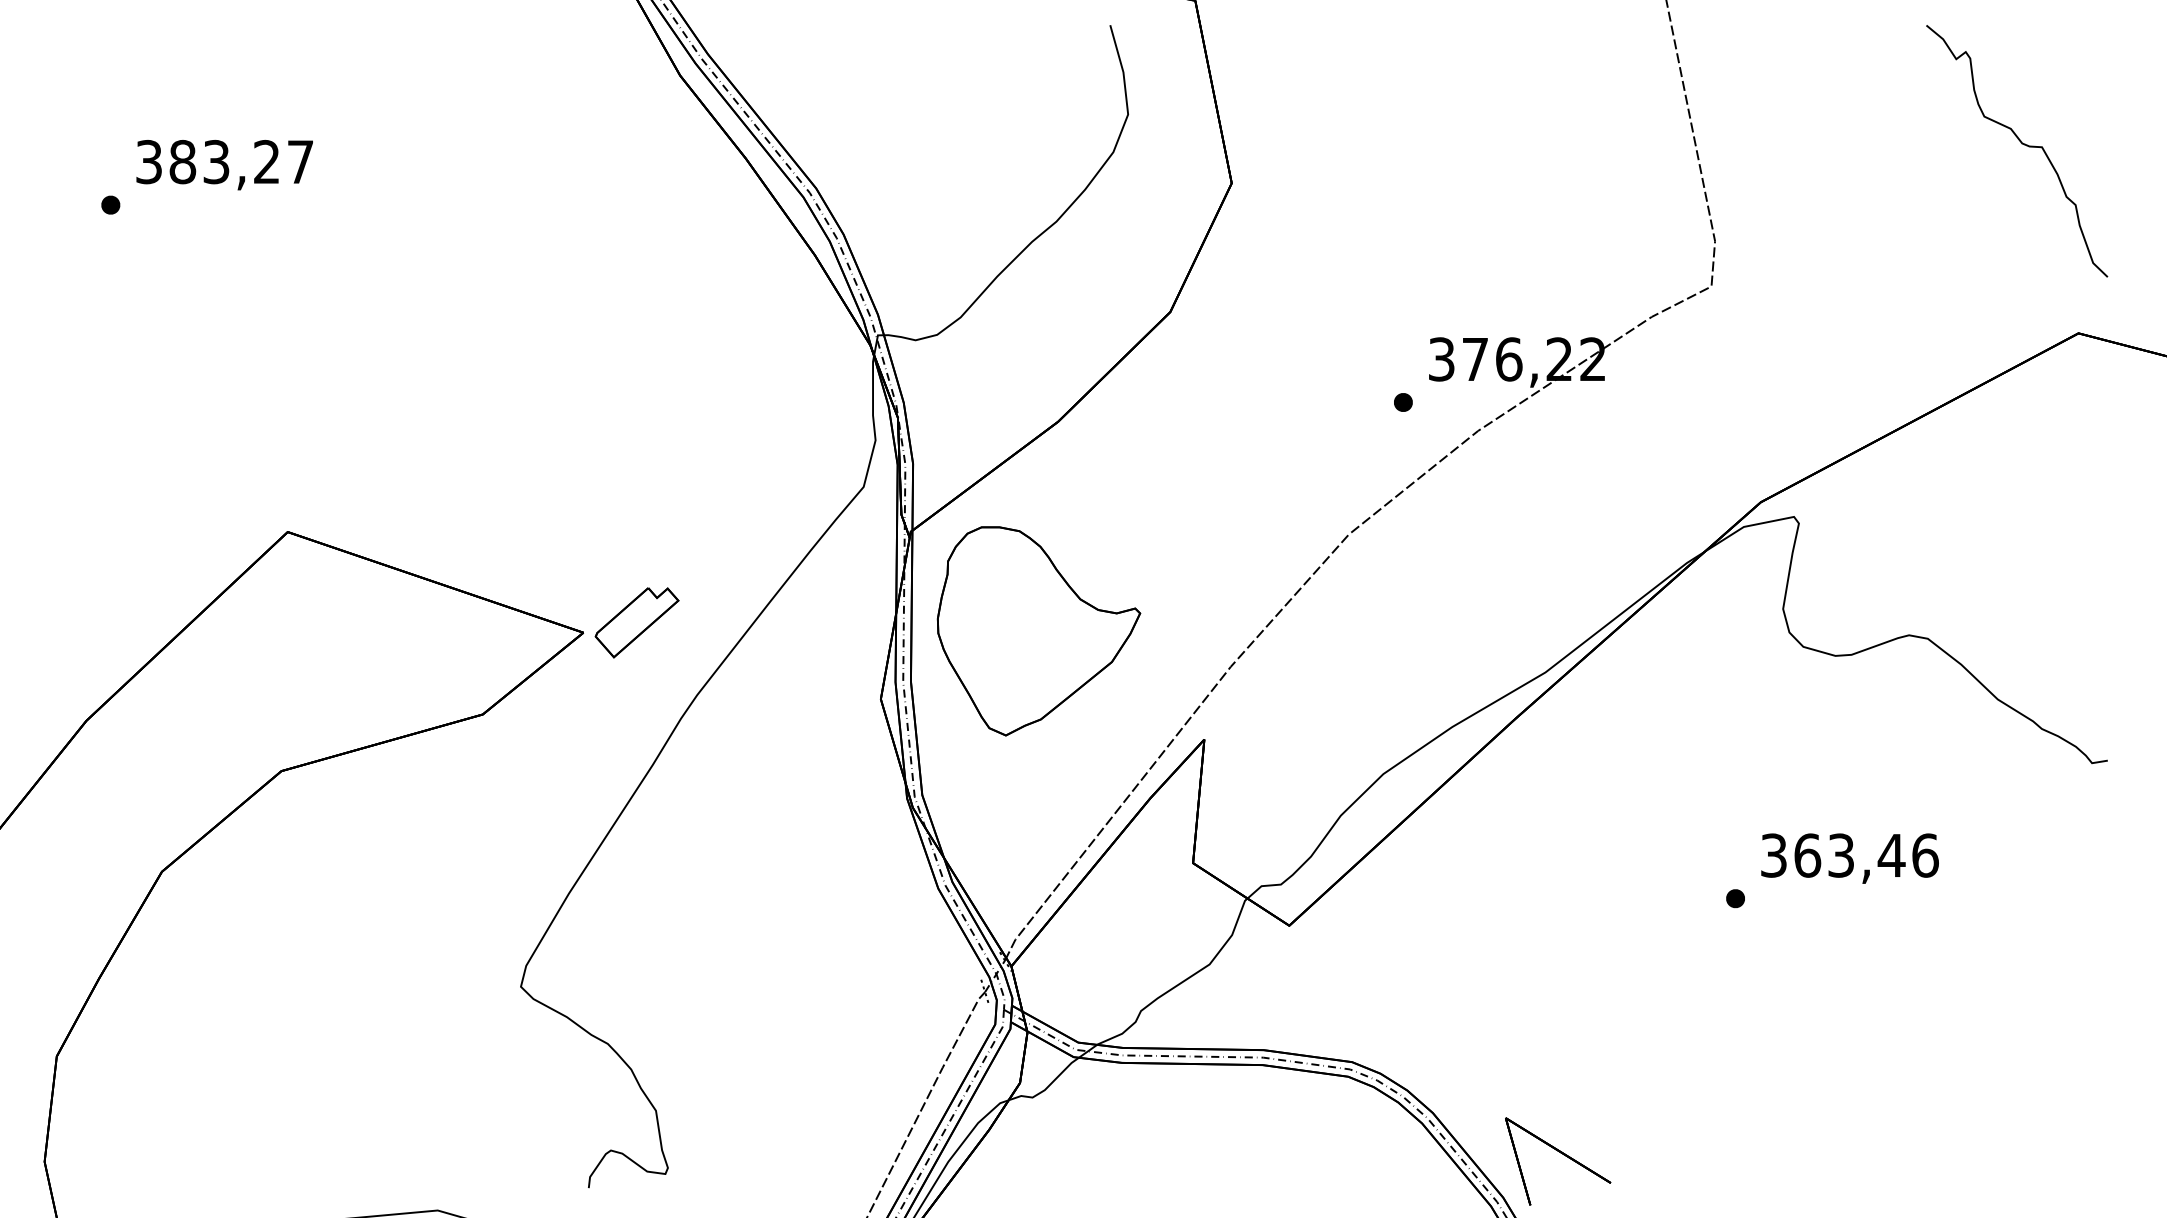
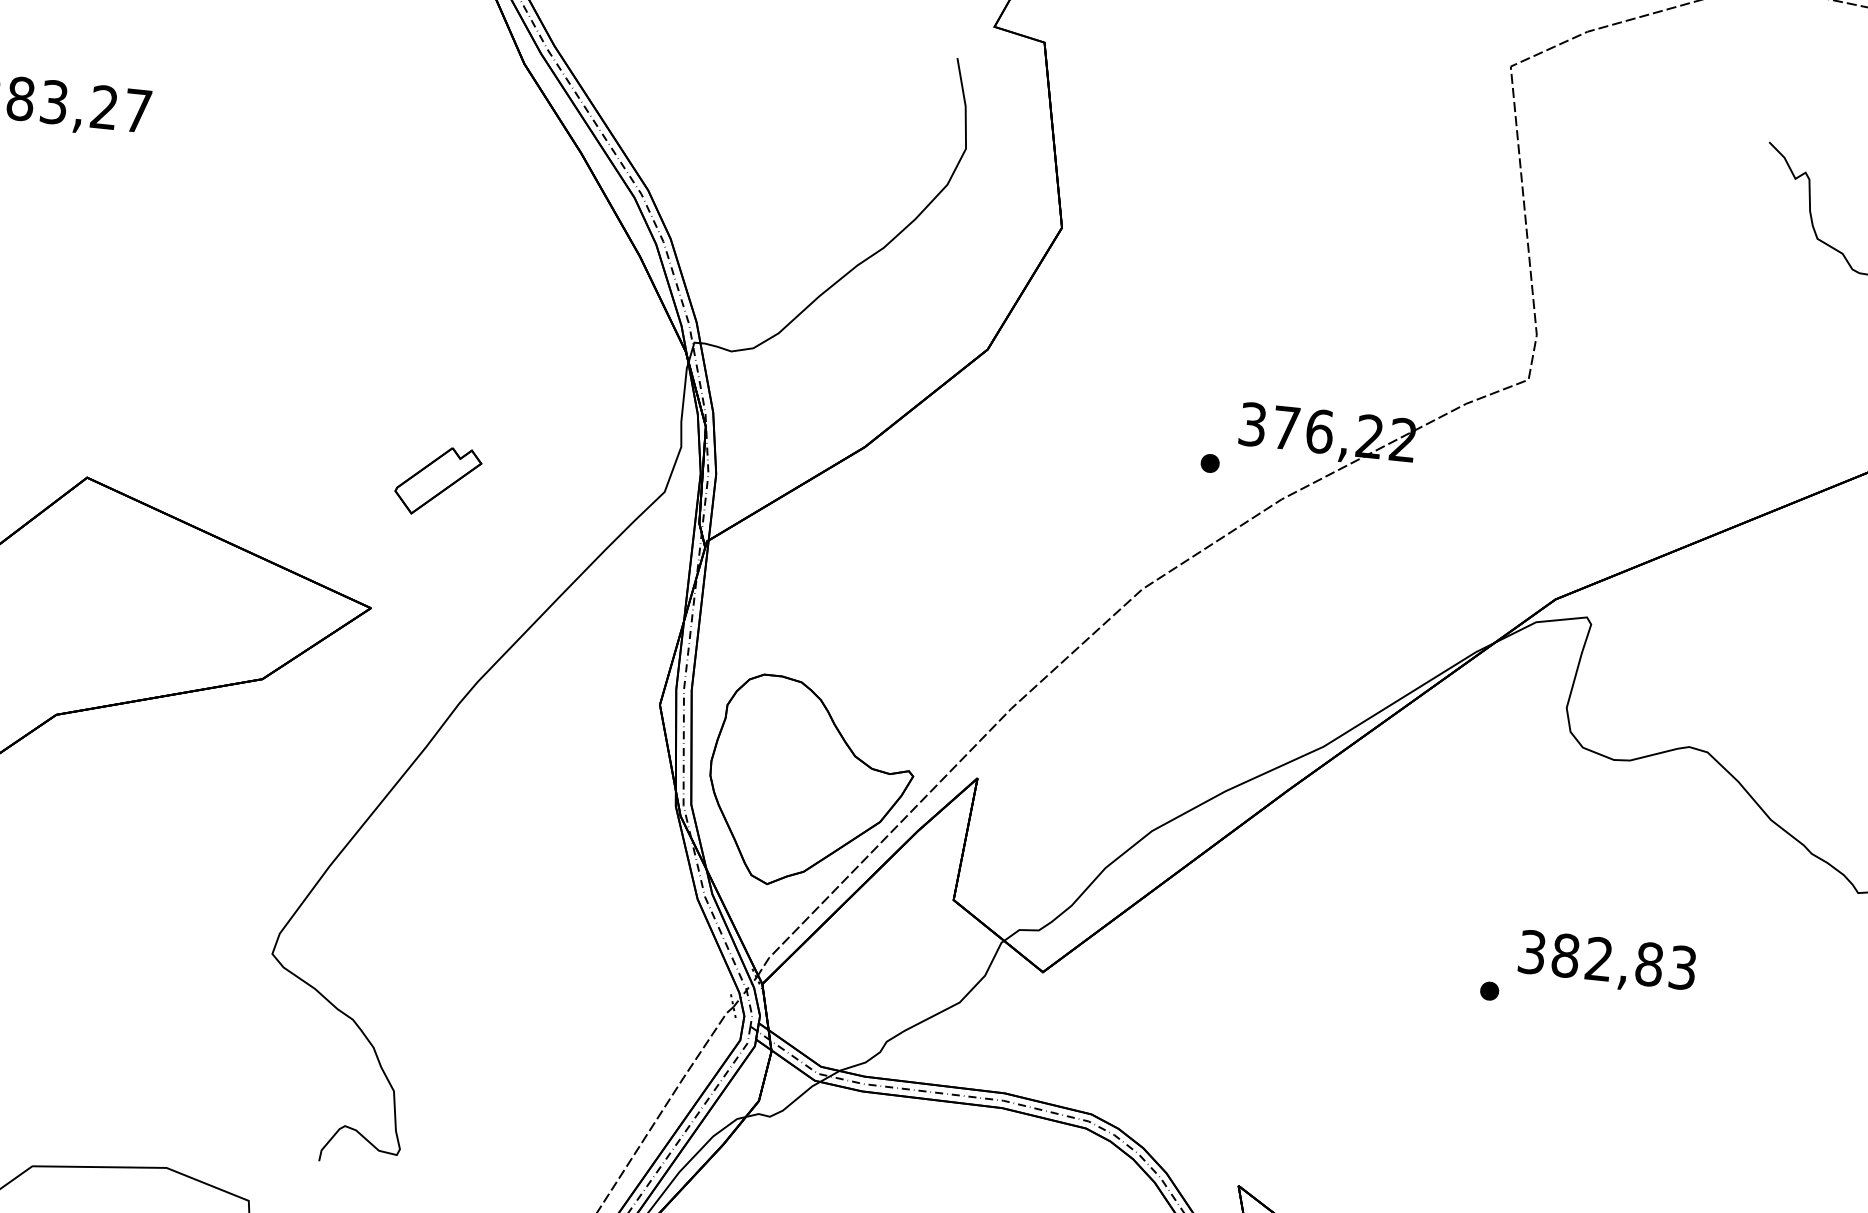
part: (636, 622) -> (437, 481), moved
part: (1038, 631) -> (810, 784), moved
text: (1866, 855) -> (1624, 961), 363,46 -> 382,83

